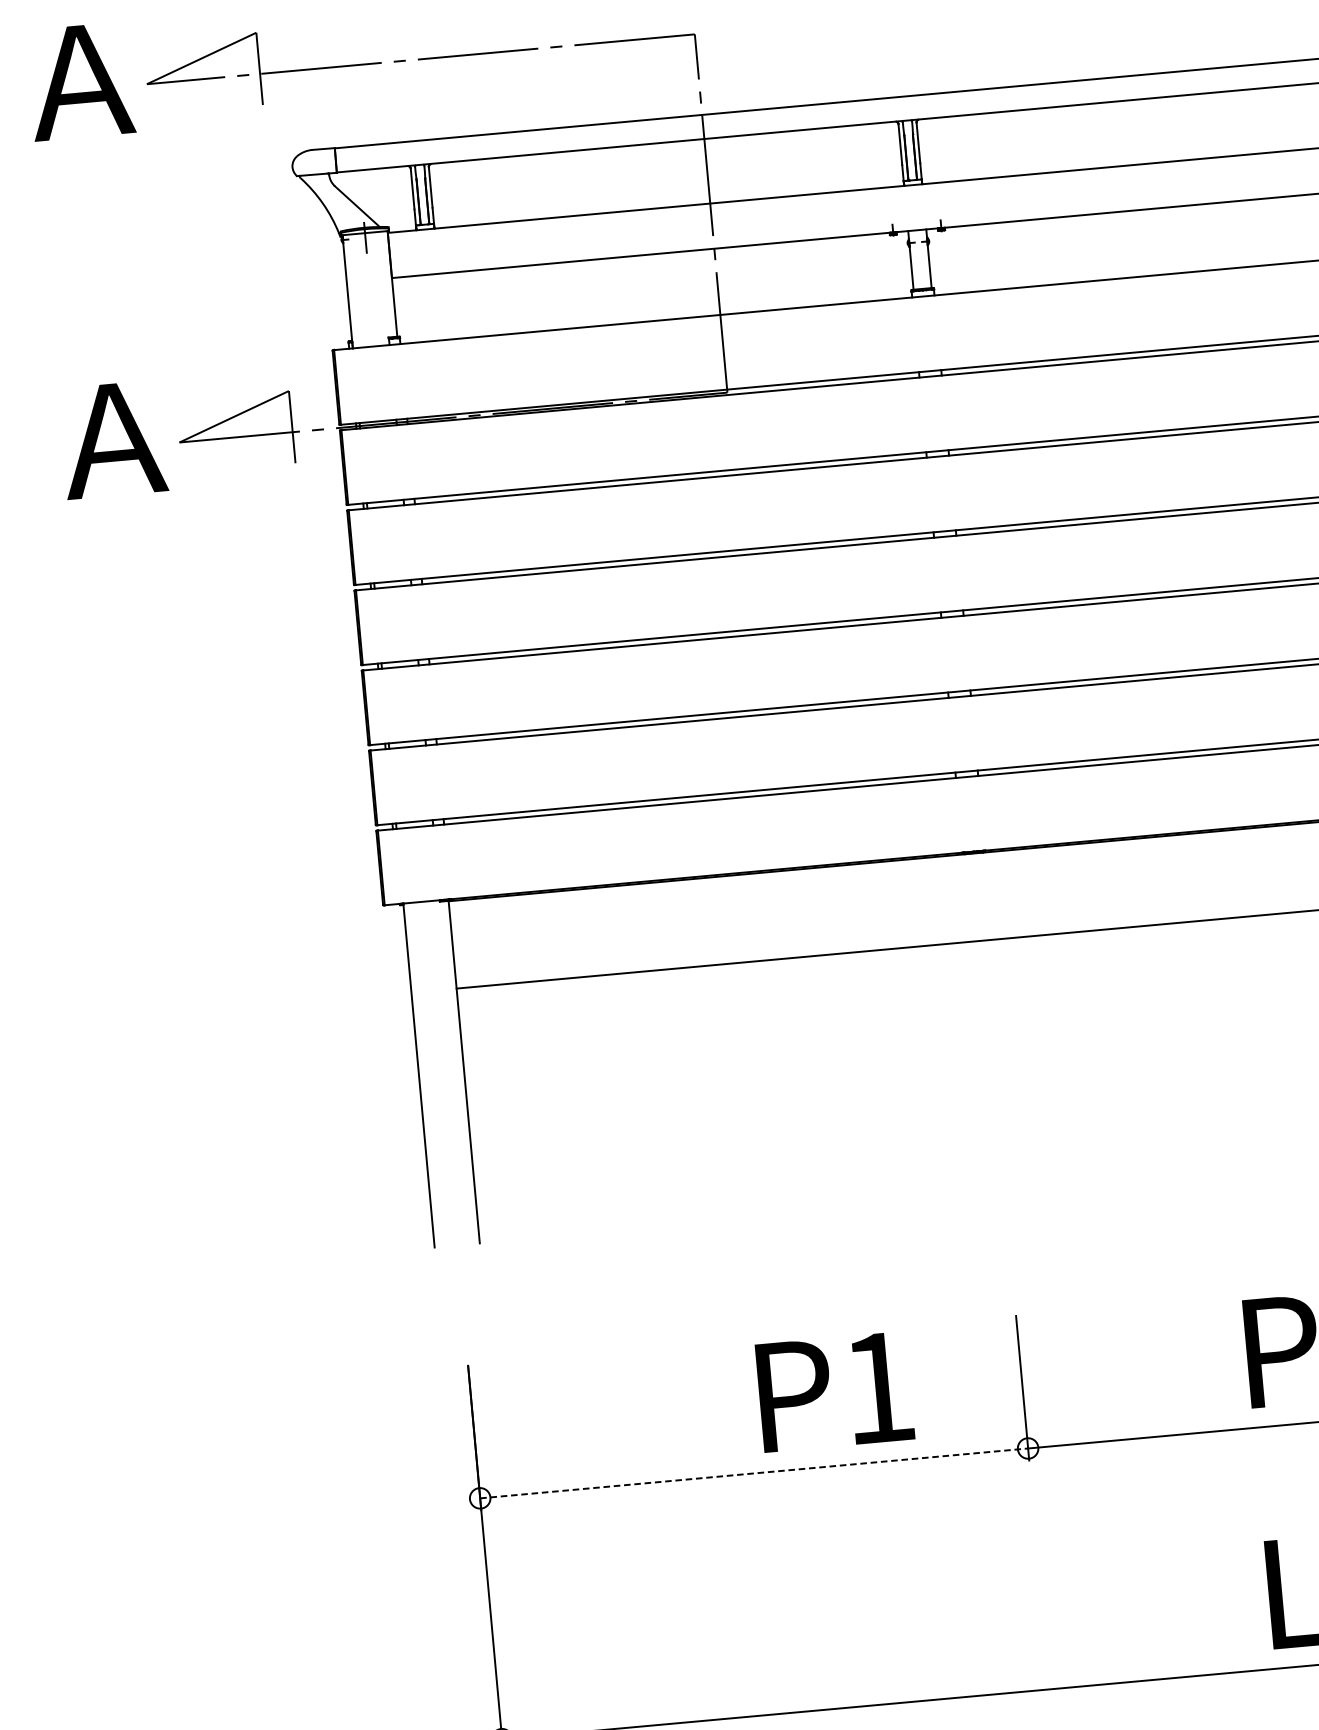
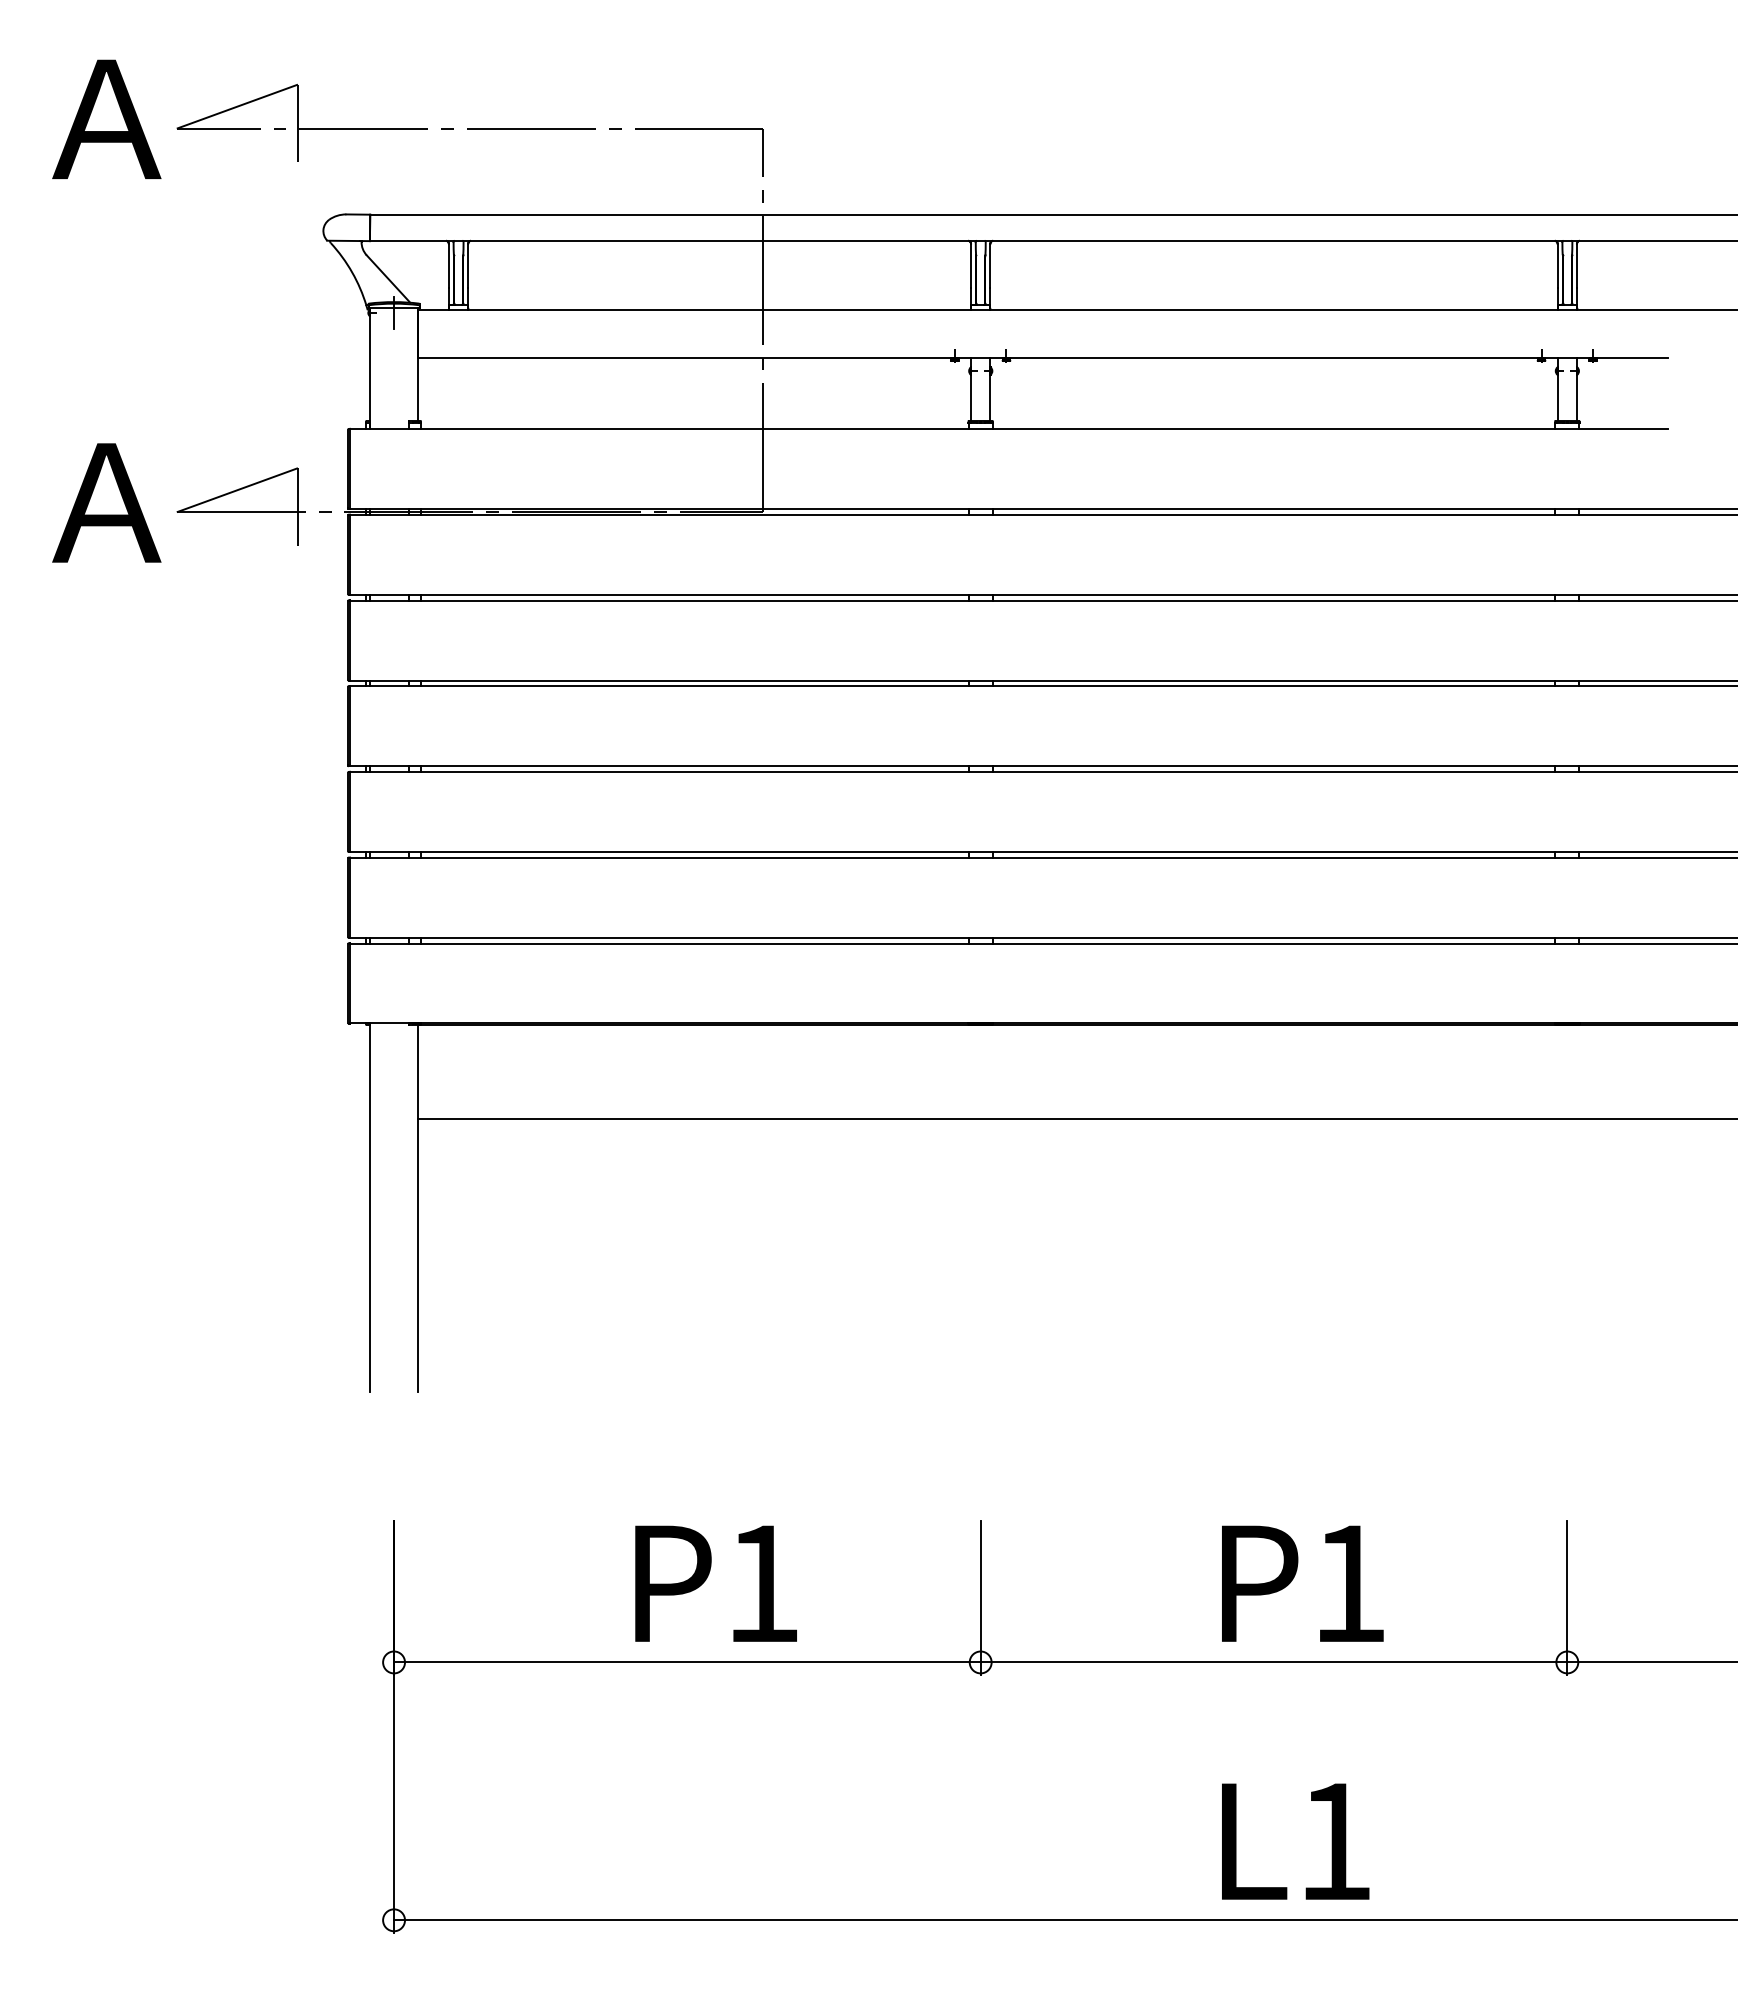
text: (834, 1391) -> (715, 1583), moved
line: (754, 1473) -> (687, 1662), dashed -> solid

